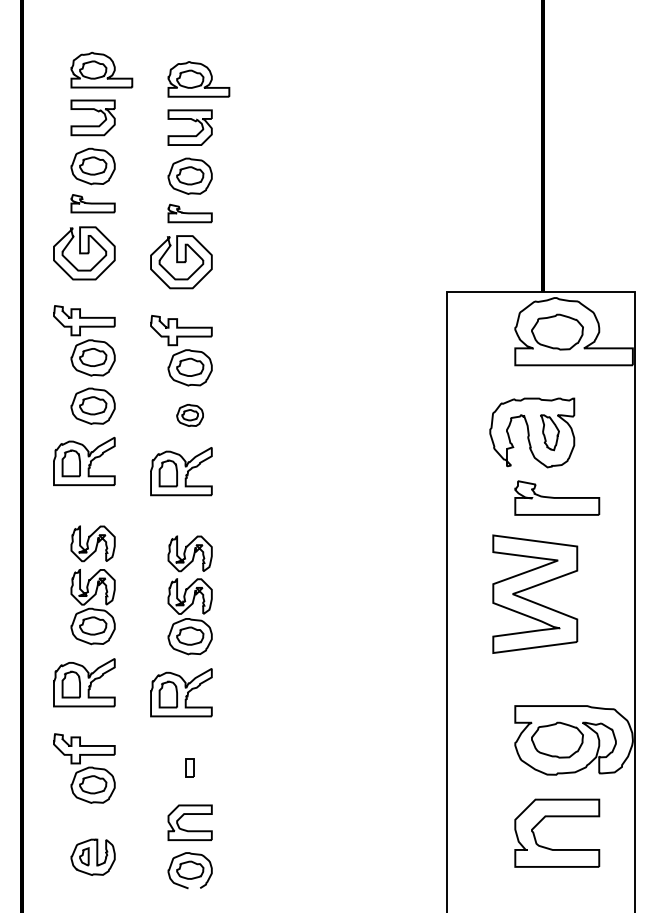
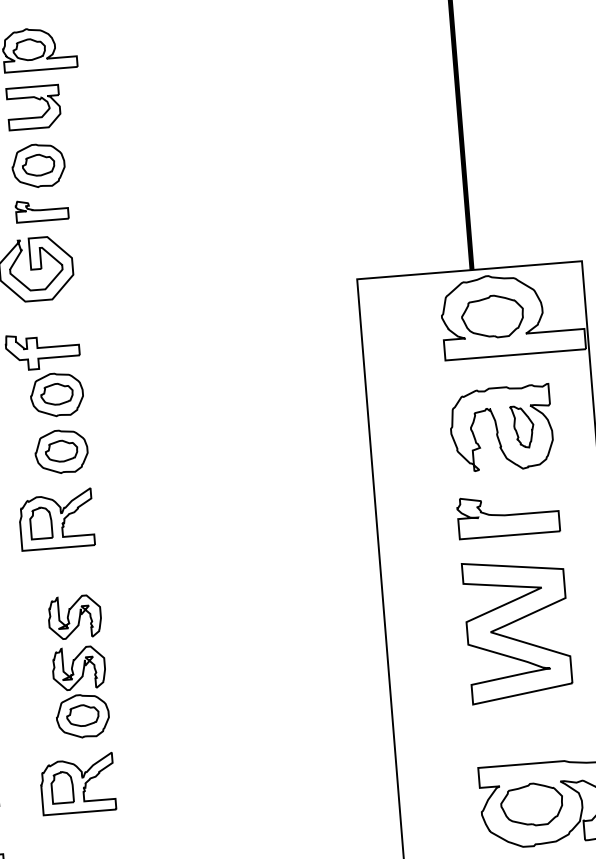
part: (189, 415) -> (60, 451), size x1.67
part: (532, 432) -> (501, 428), moved
part: (534, 587) -> (516, 622), moved

